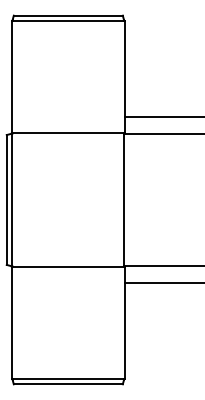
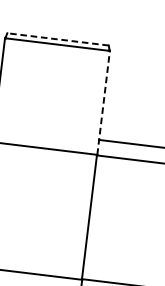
line: (68, 15) -> (58, 39), solid -> dashed
line: (124, 77) -> (103, 103), solid -> dashed

